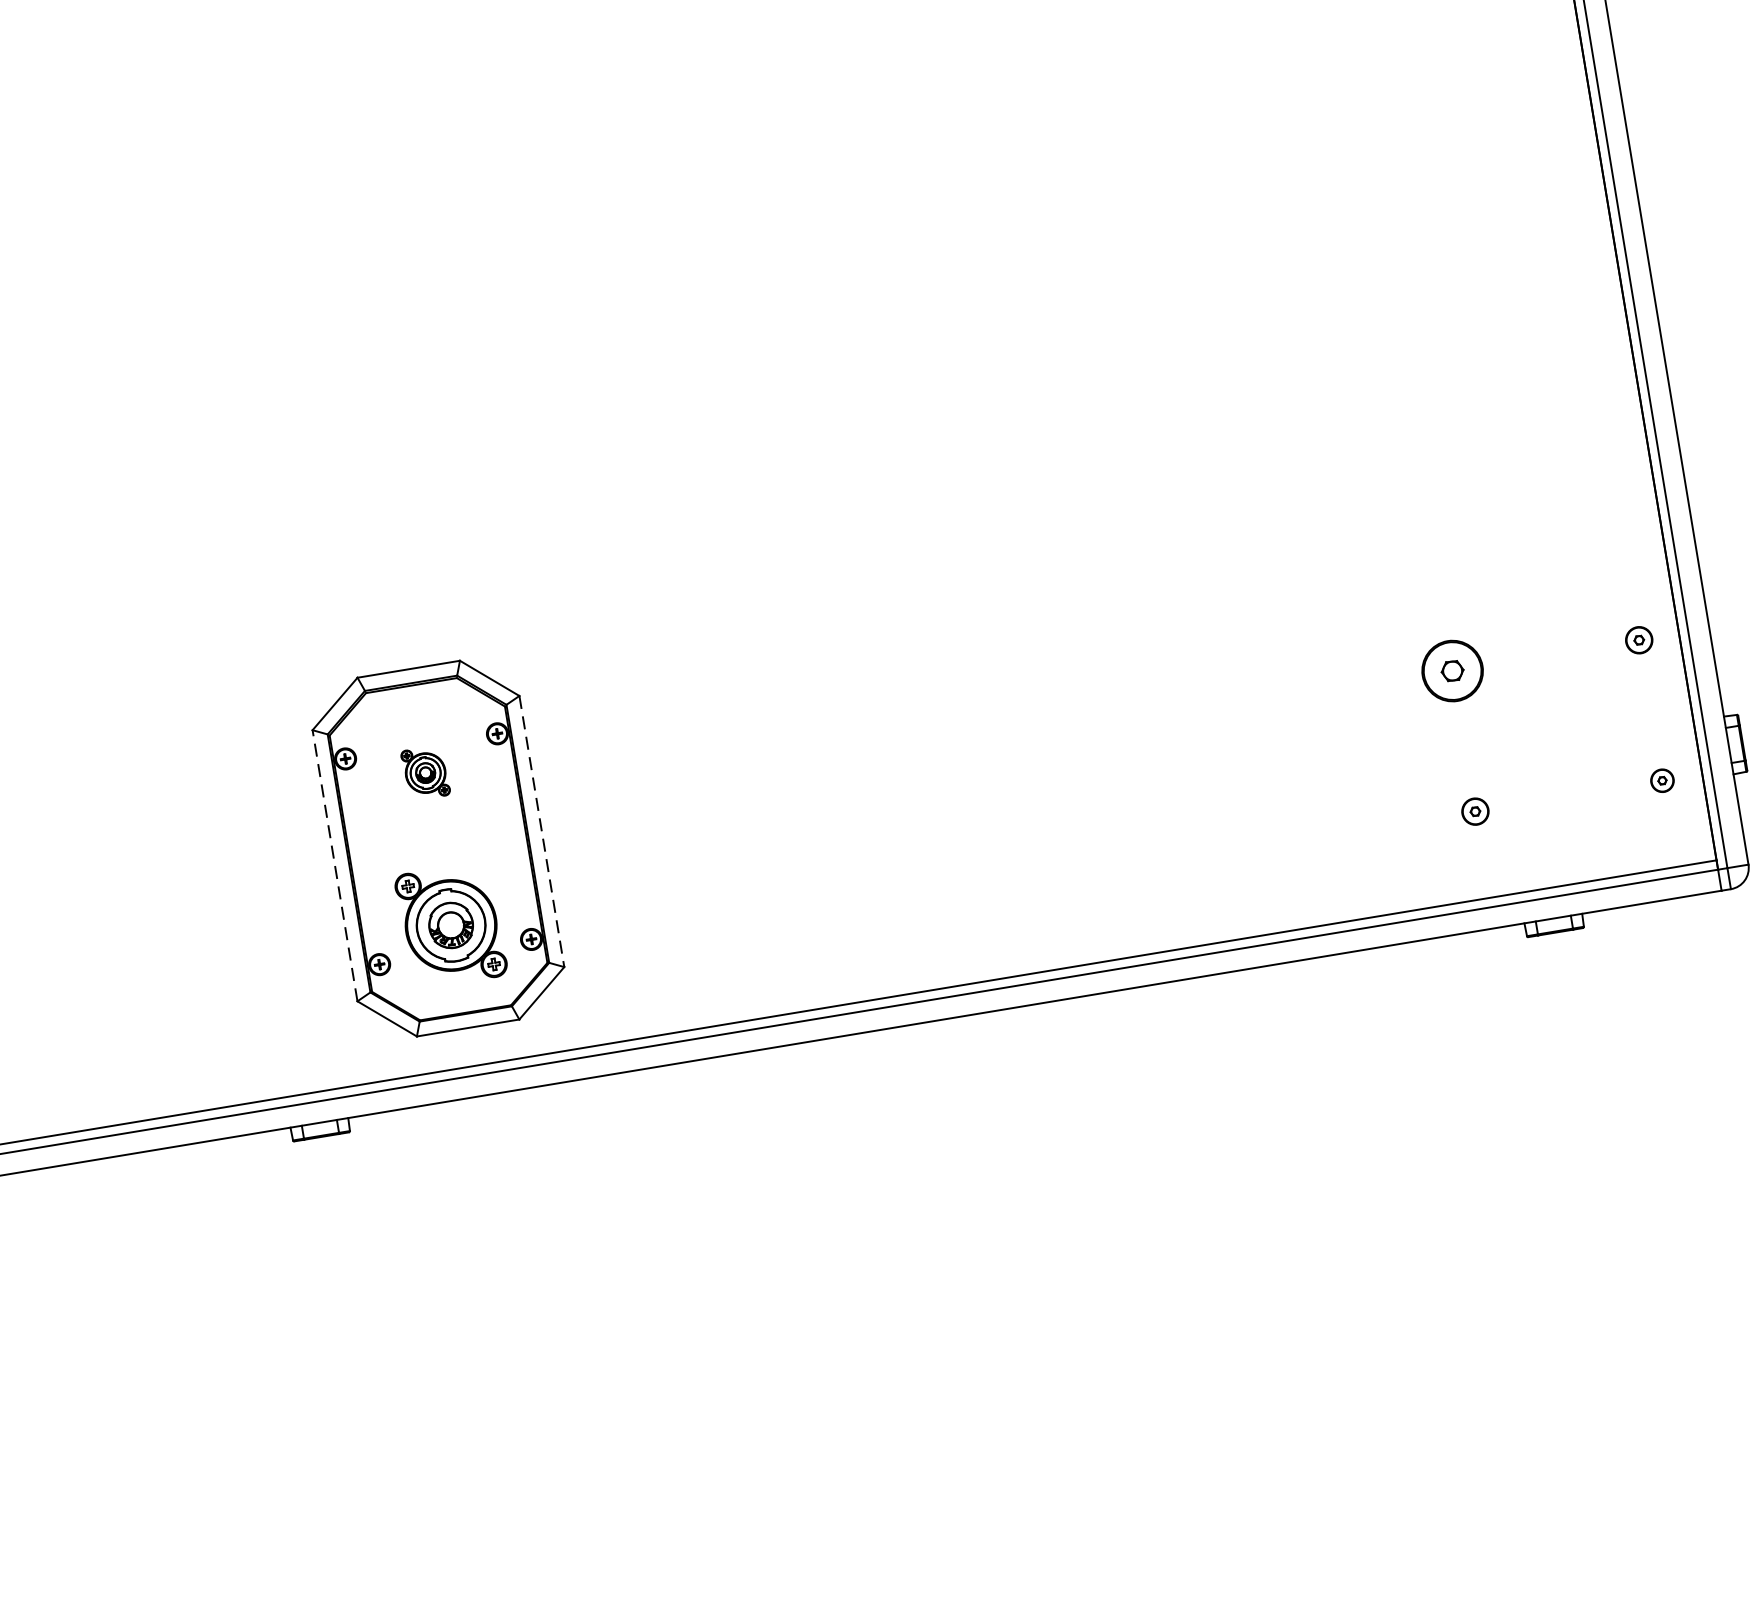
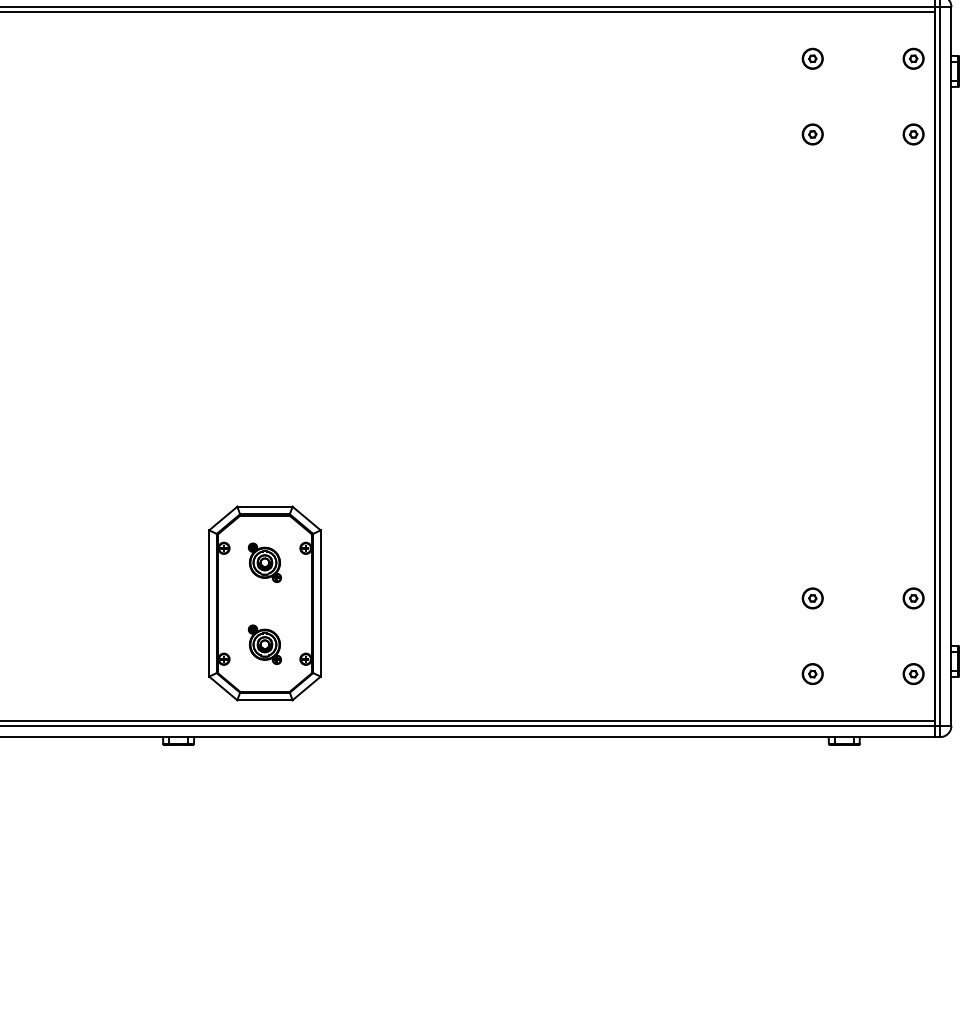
part: (1639, 640) -> (913, 598), size x1.43
part: (1451, 671) -> (812, 598), size x0.62
part: (424, 772) -> (264, 562), size x1.43
part: (1662, 781) -> (913, 674), size x1.67
part: (1475, 812) -> (812, 674), size x1.43
line: (541, 831) -> (320, 603), dashed -> solid
line: (335, 865) -> (209, 603), dashed -> solid
part: (450, 924) -> (264, 644), size x0.62

